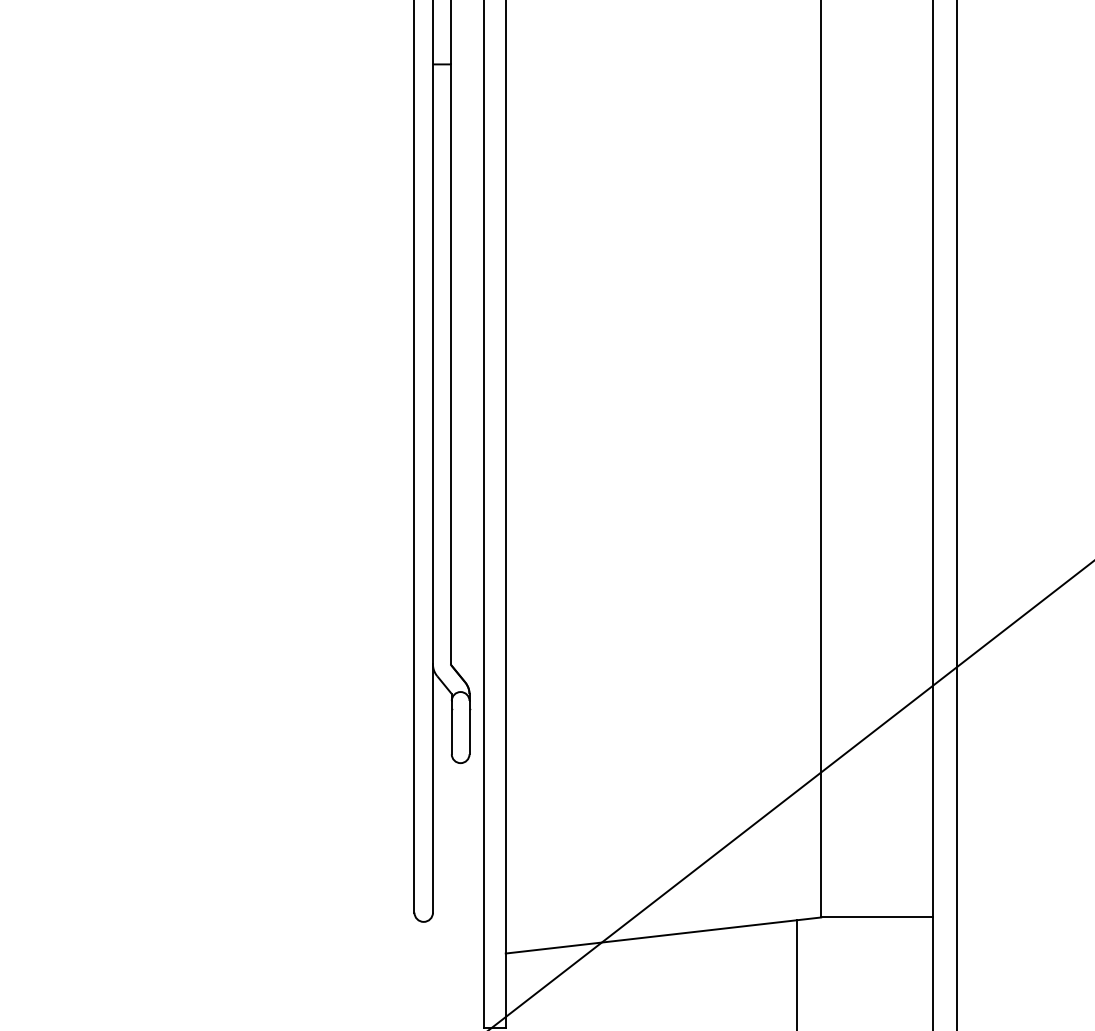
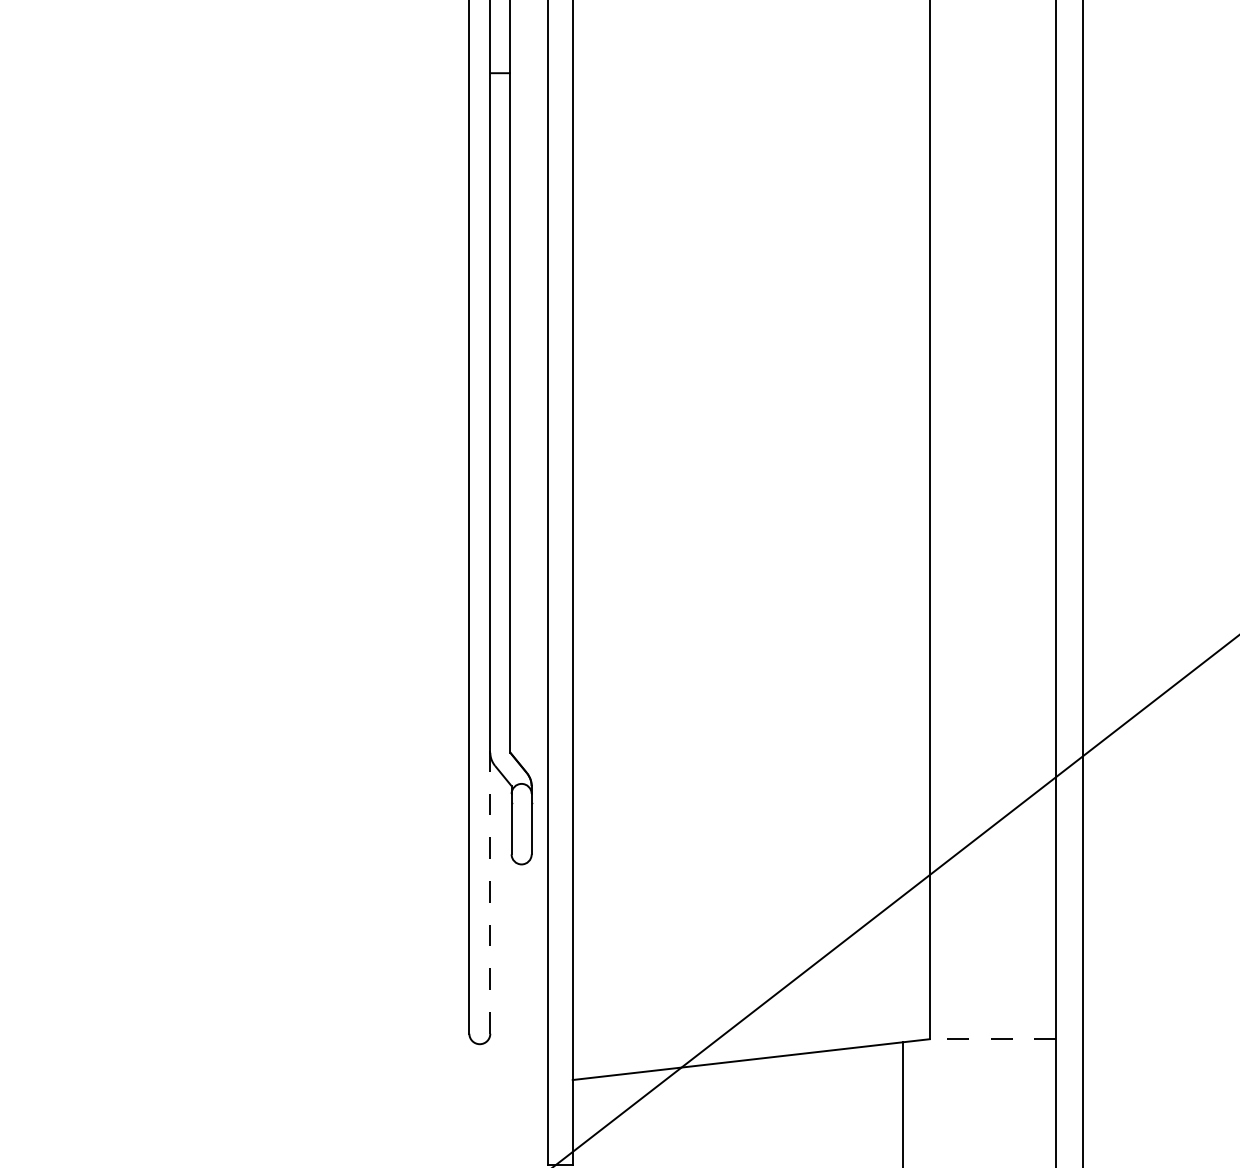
line: (433, 788) -> (490, 893), solid -> dashed
line: (876, 917) -> (992, 1039), solid -> dashed

